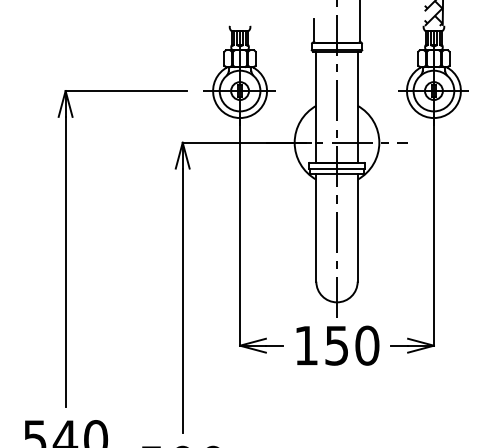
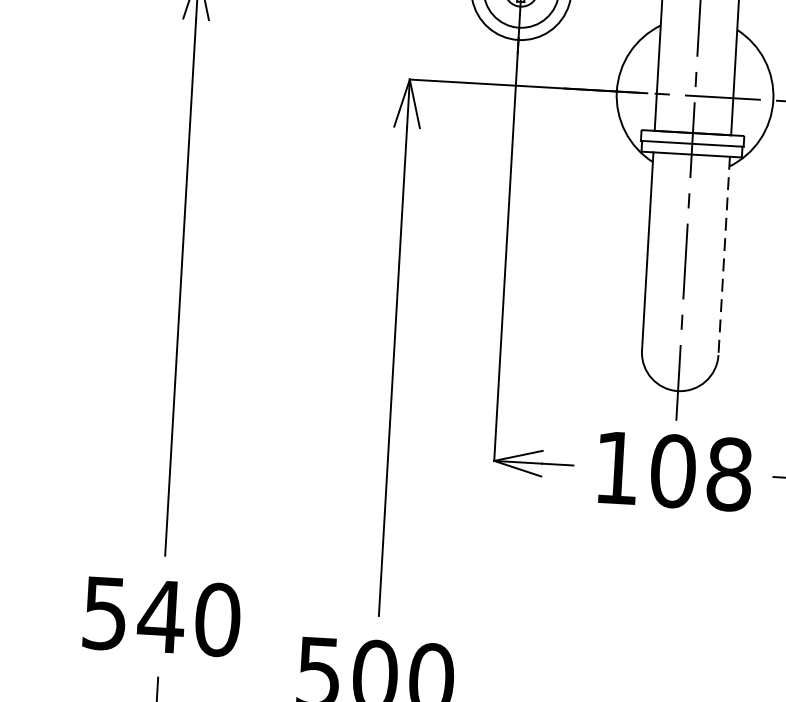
line: (357, 228) -> (723, 256), solid -> dashed
text: (352, 345) -> (702, 472), 150 -> 108

